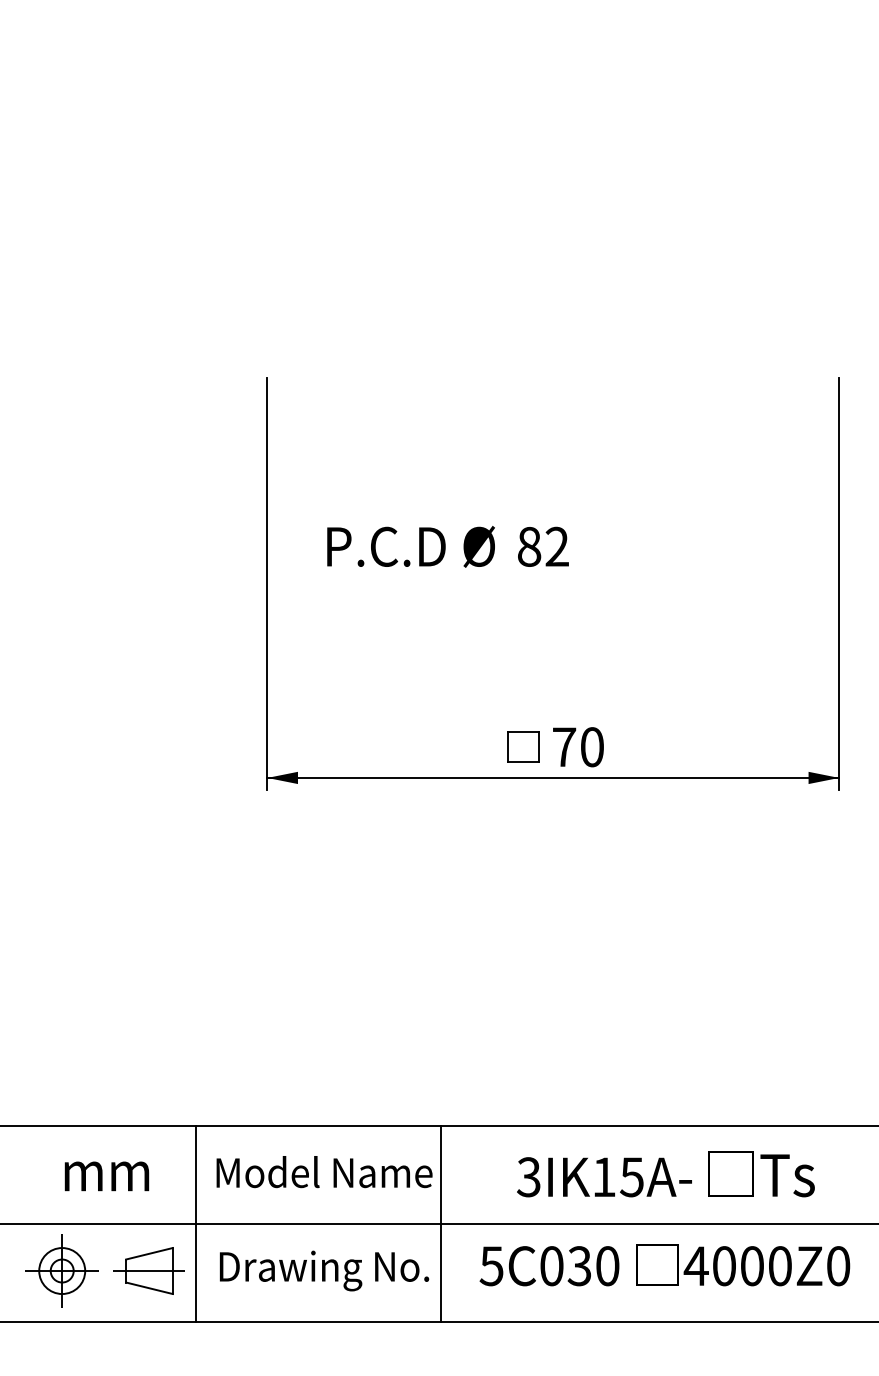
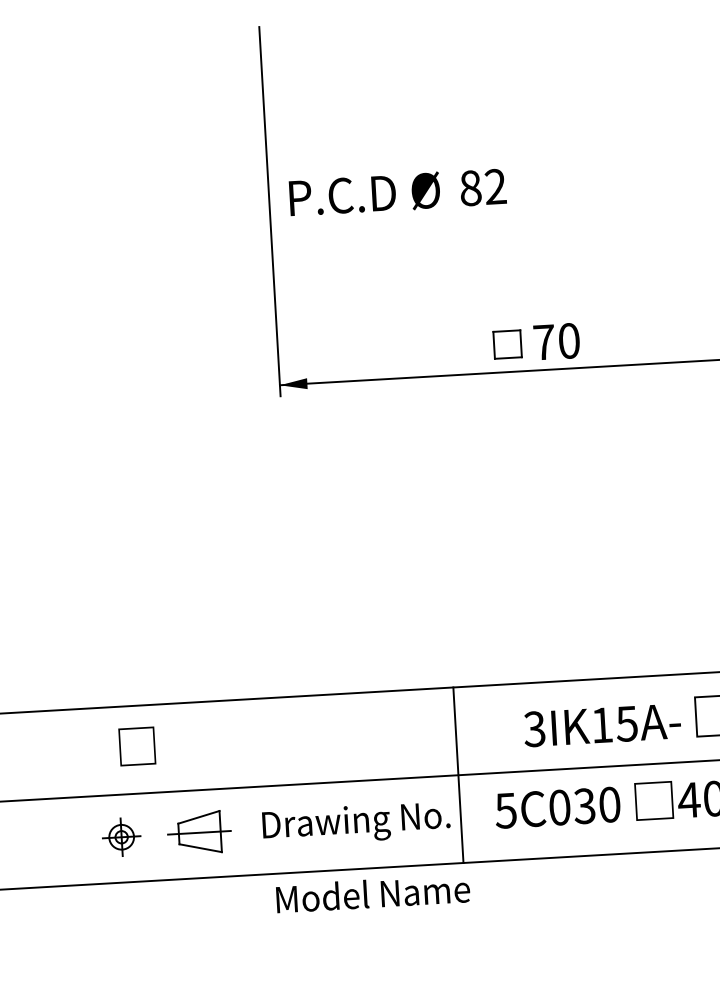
text: (447, 546) -> (397, 192), moved
text: (106, 1170) -> (156, 745), mm -> □
text: (324, 1172) -> (373, 894), moved
line: (195, 1223) -> (238, 787), removed
part: (61, 1270) -> (121, 836), size x0.6

